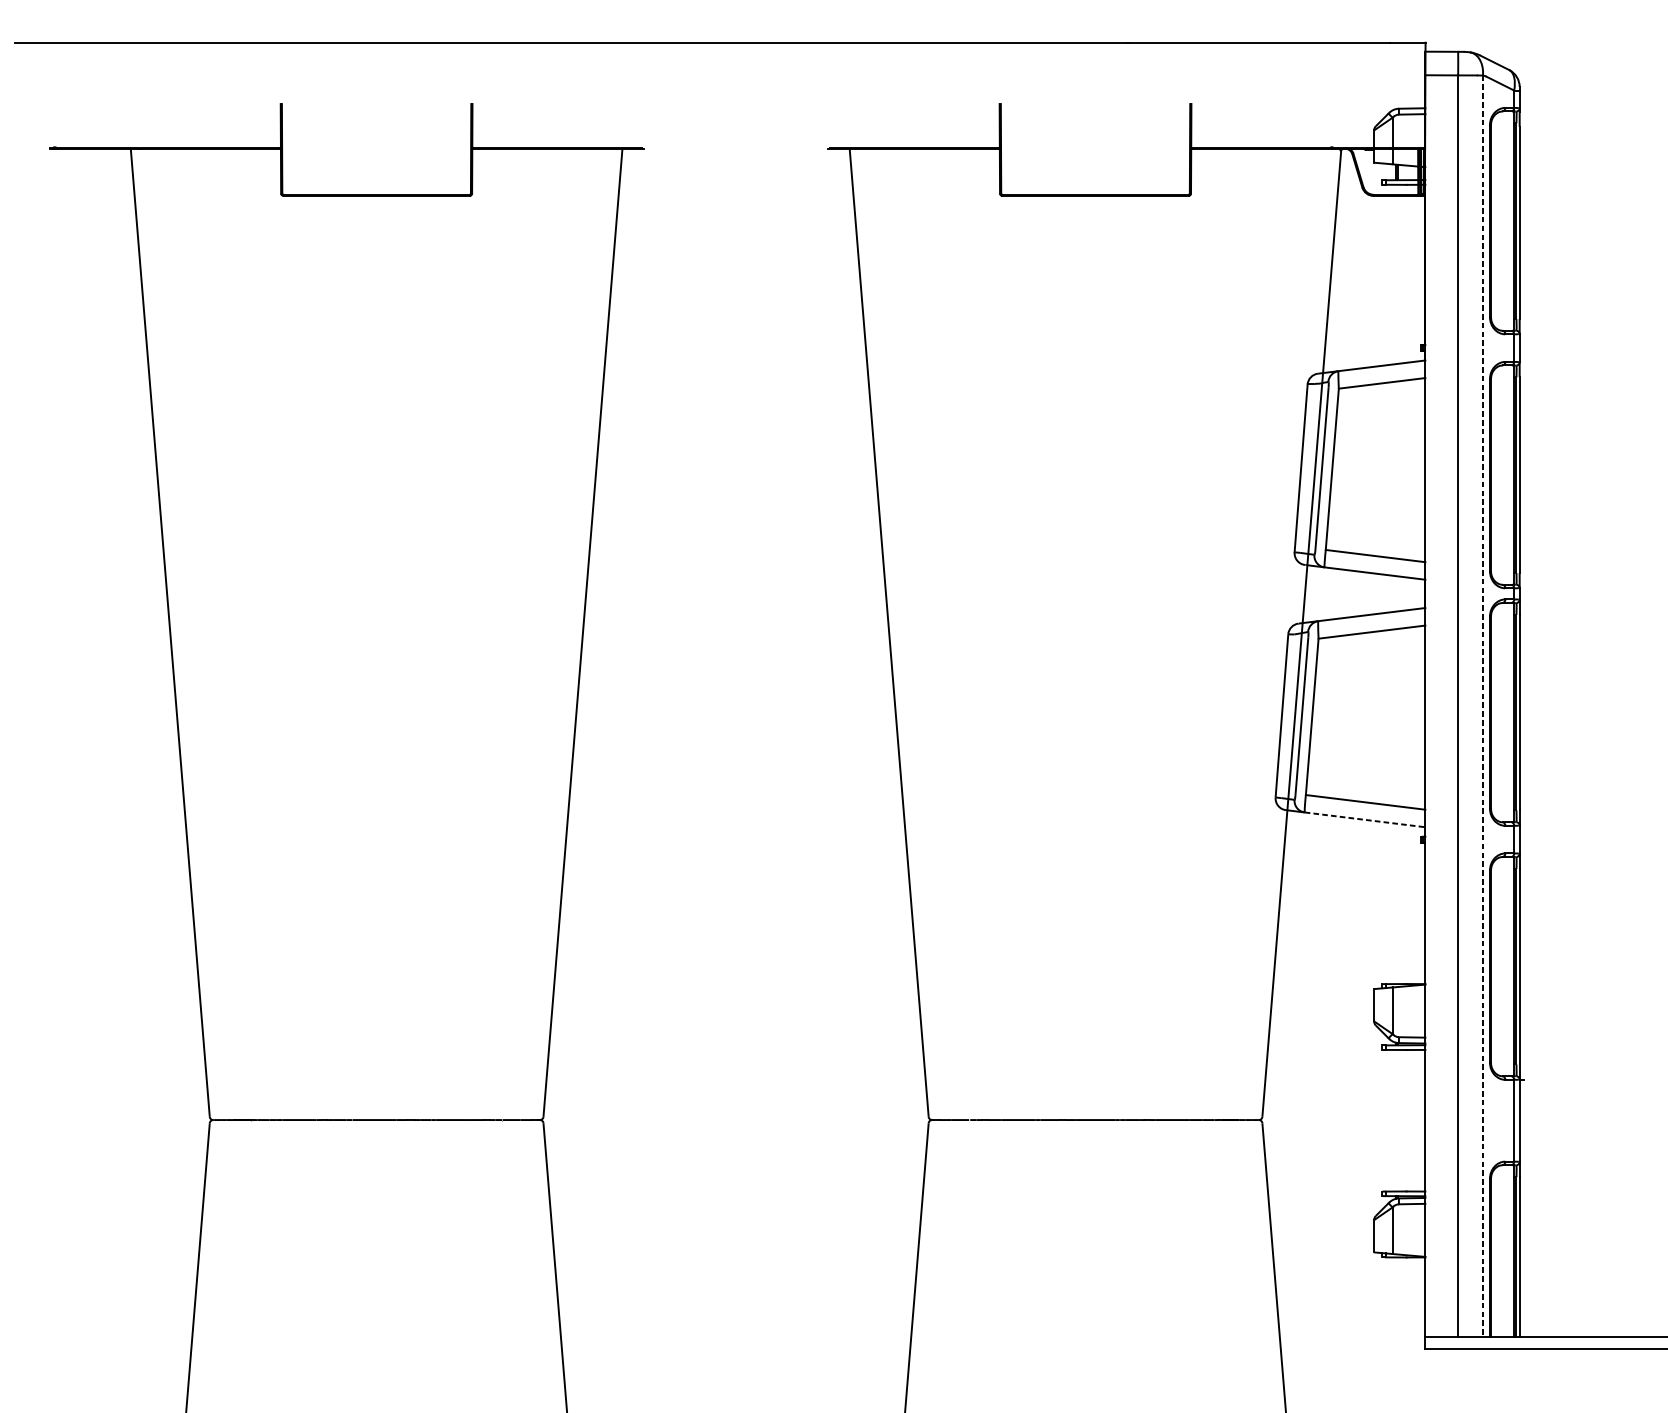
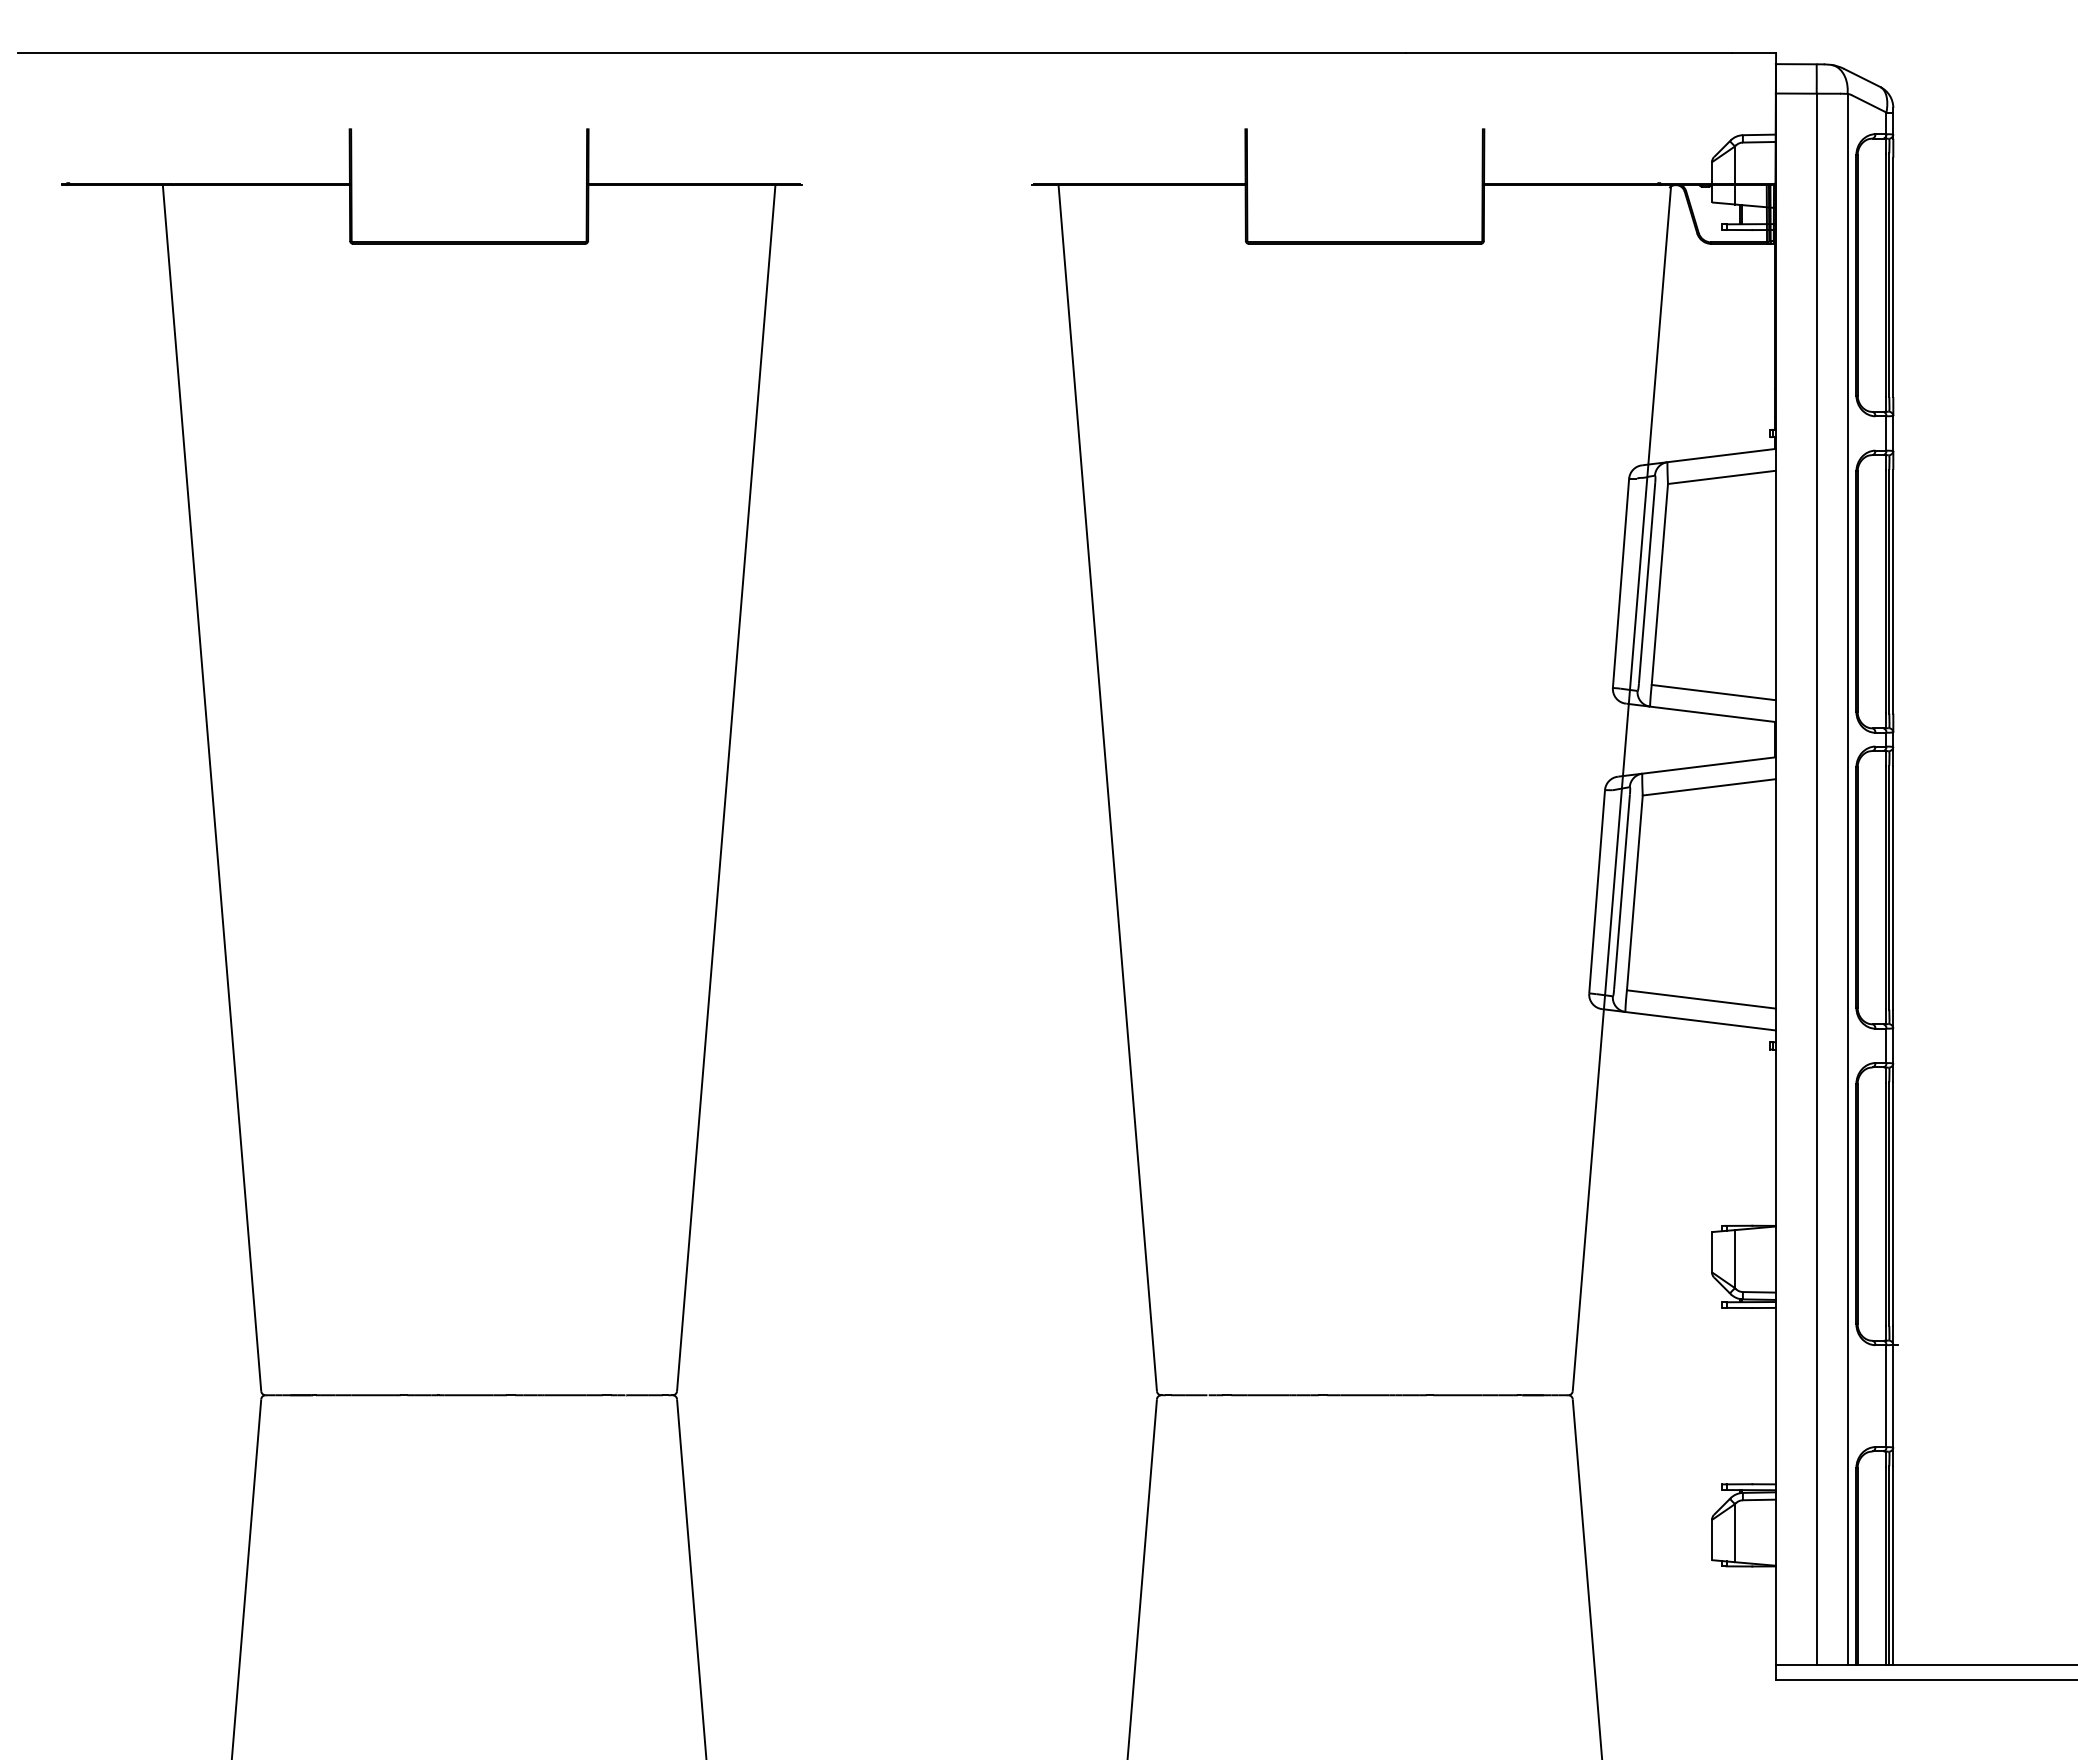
line: (1482, 706) -> (1847, 879), dashed -> solid
line: (1364, 820) -> (1700, 1021), dashed -> solid

